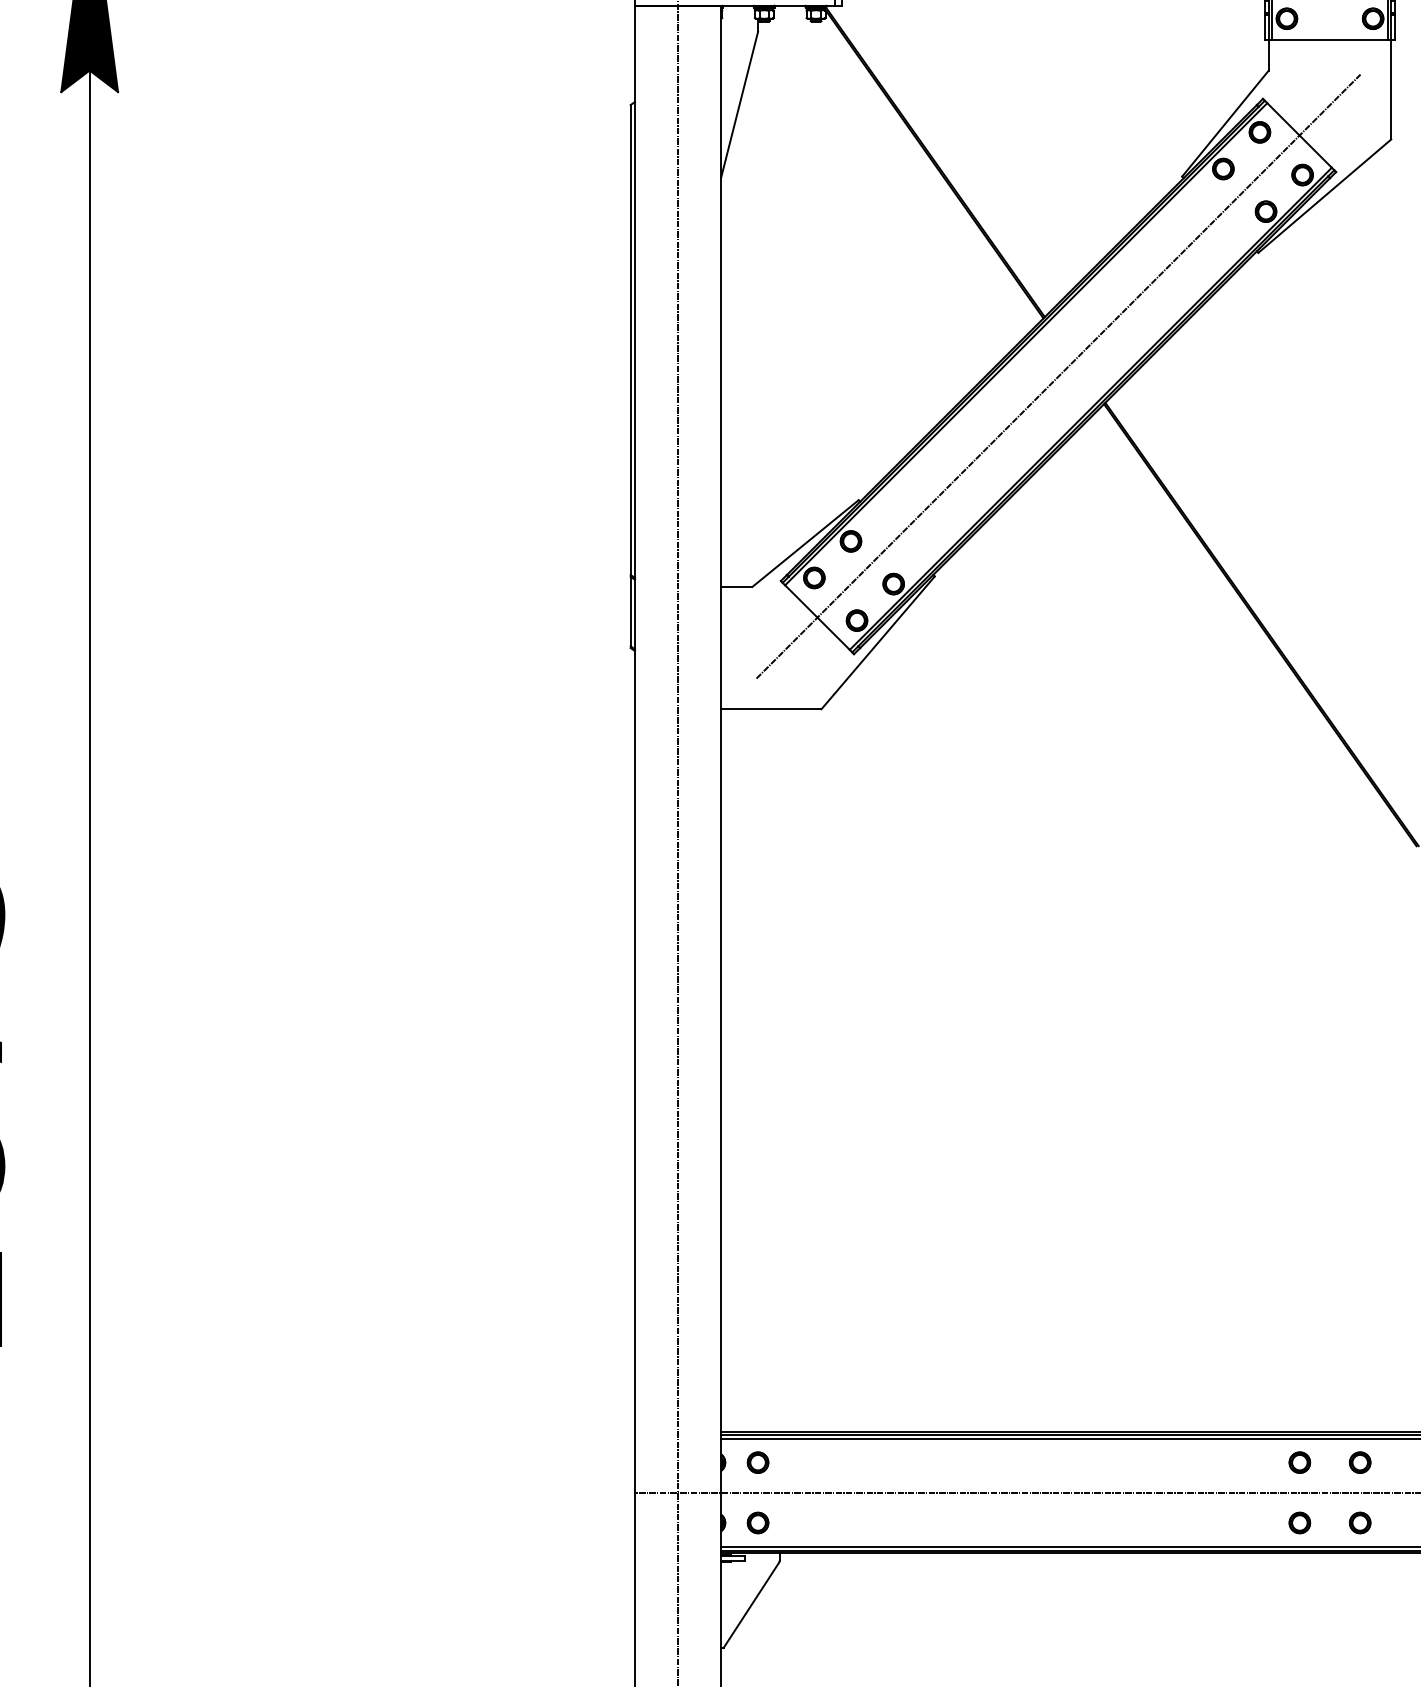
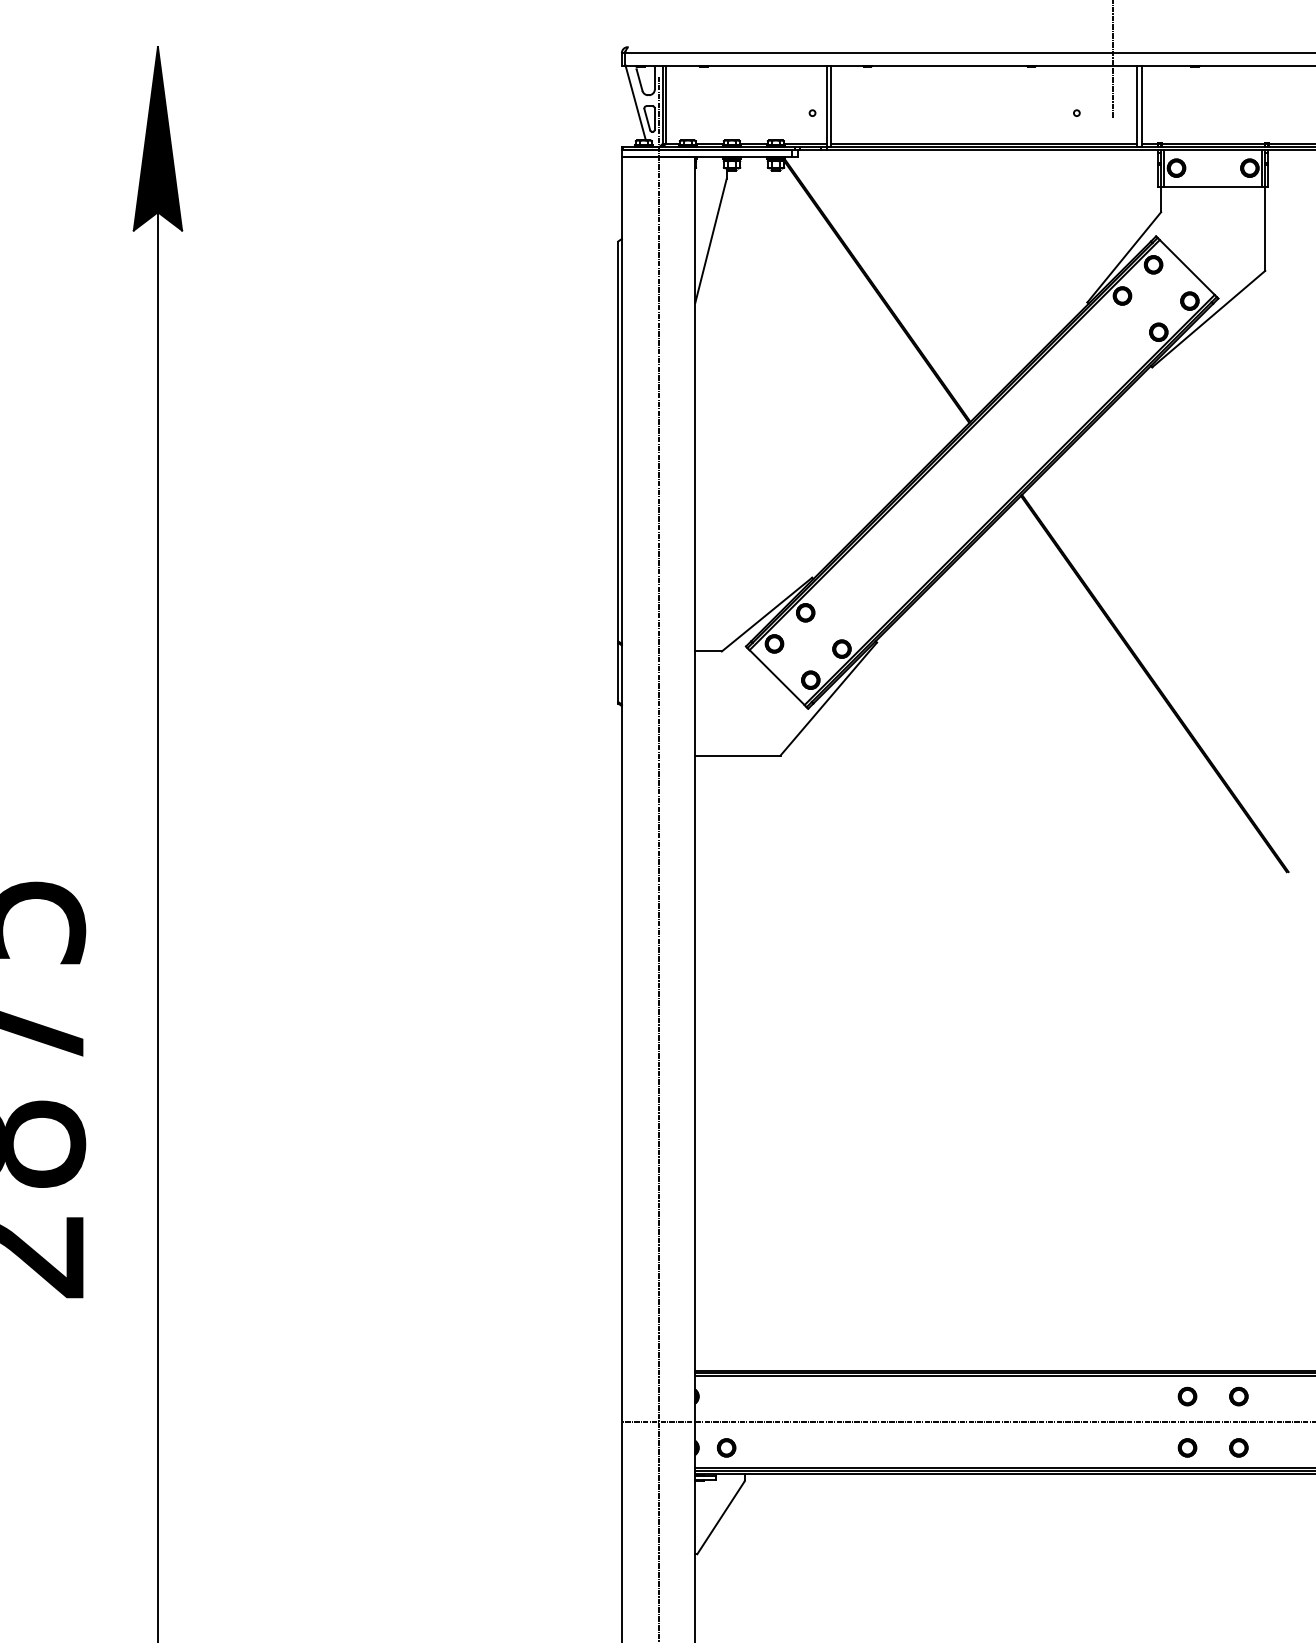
line: (1058, 376) -> (982, 472), removed
part: (757, 1462) -> (726, 1396), removed

